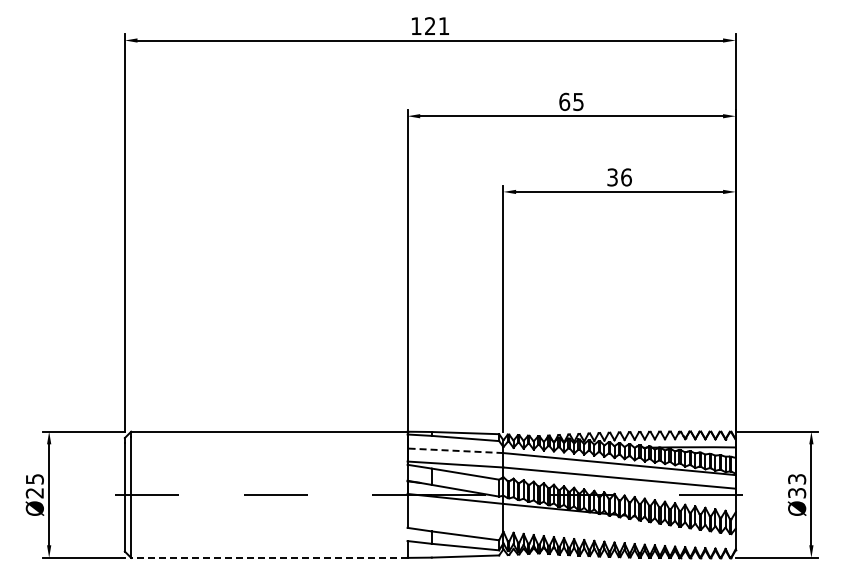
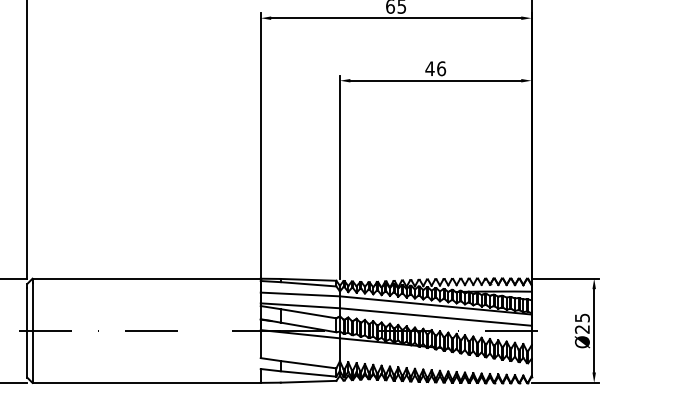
text: (612, 177) -> (429, 68), 36 -> 46
line: (455, 450) -> (300, 294), dashed -> solid
text: (797, 486) -> (582, 323), Ø33 -> Ø25
line: (268, 557) -> (145, 382), dashed -> solid

